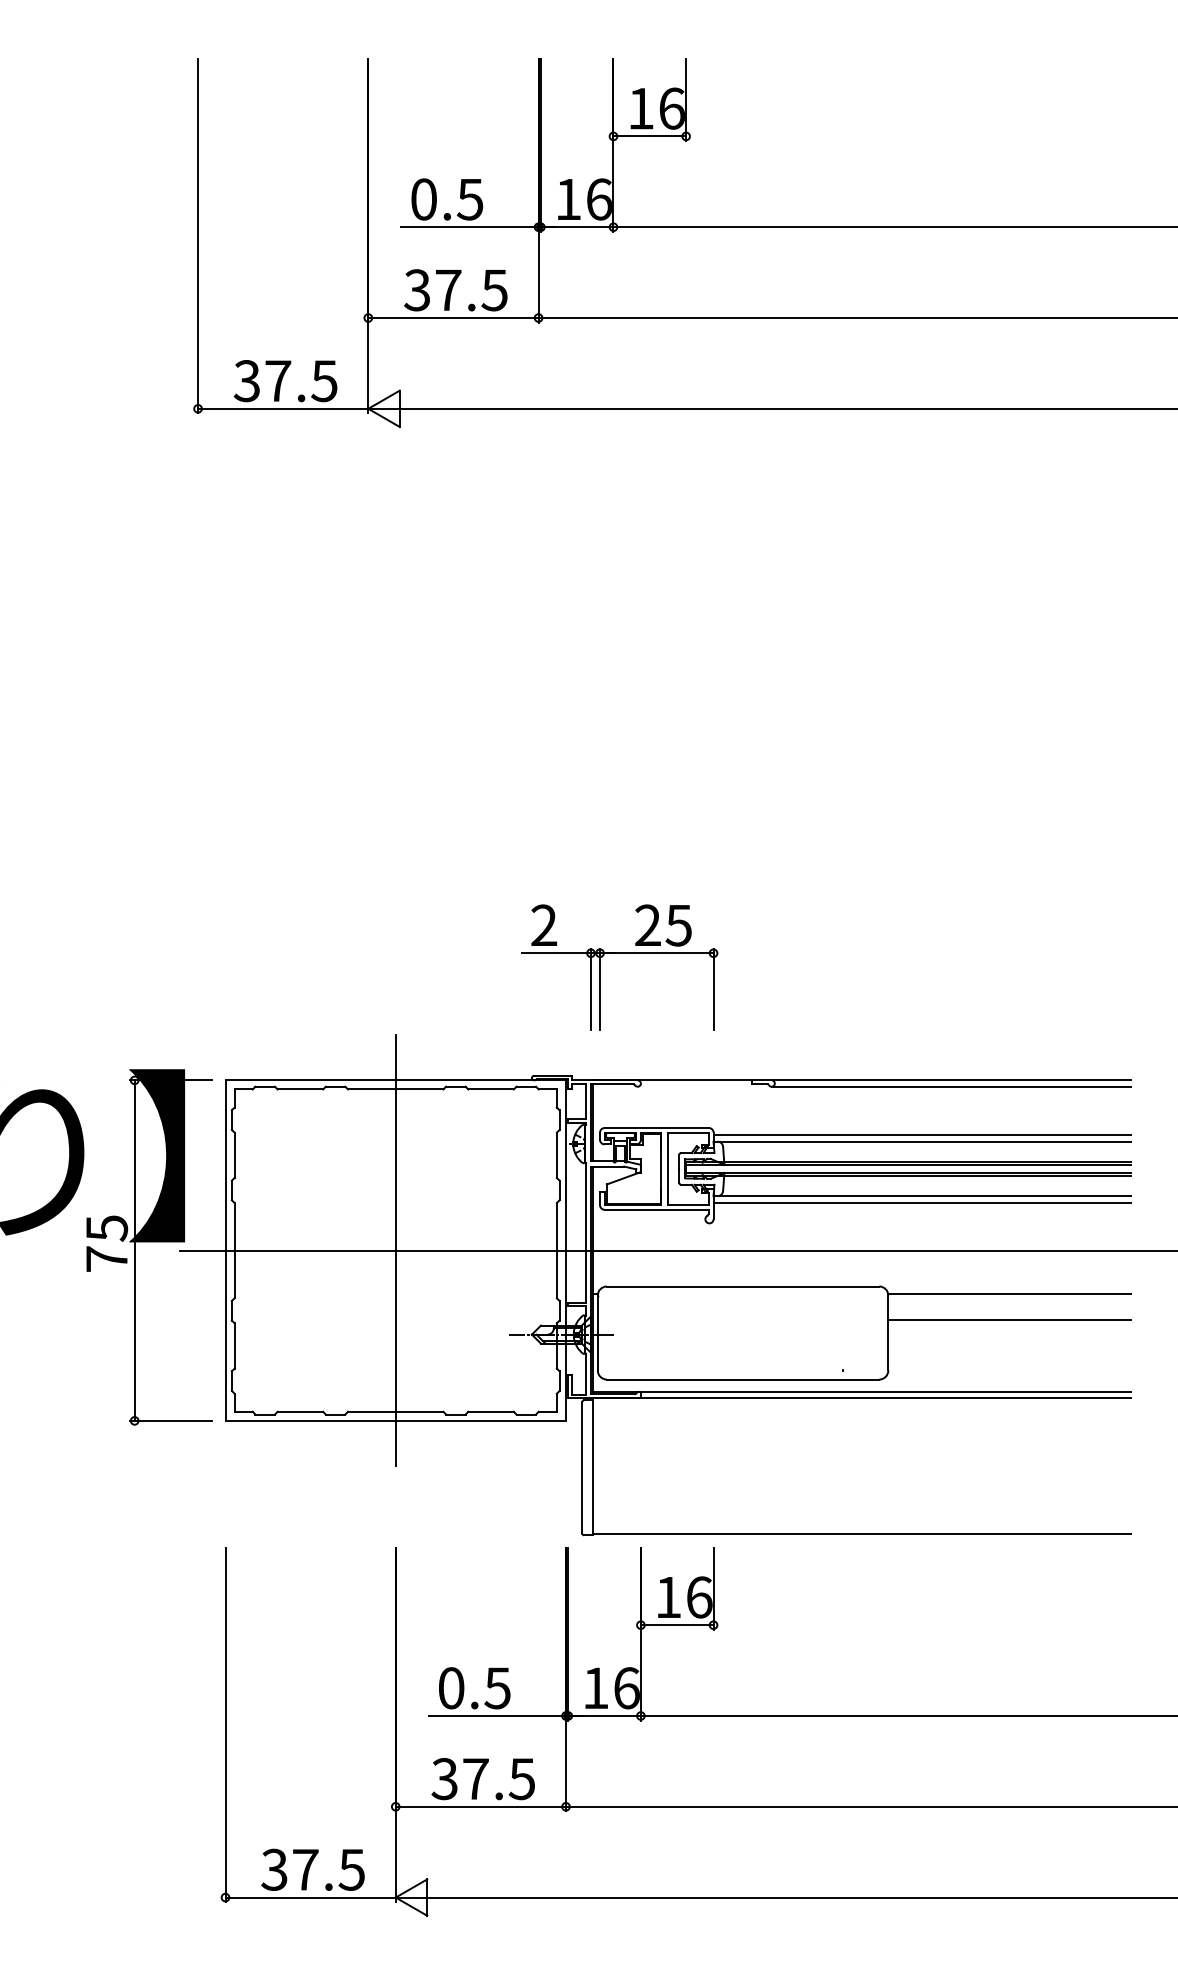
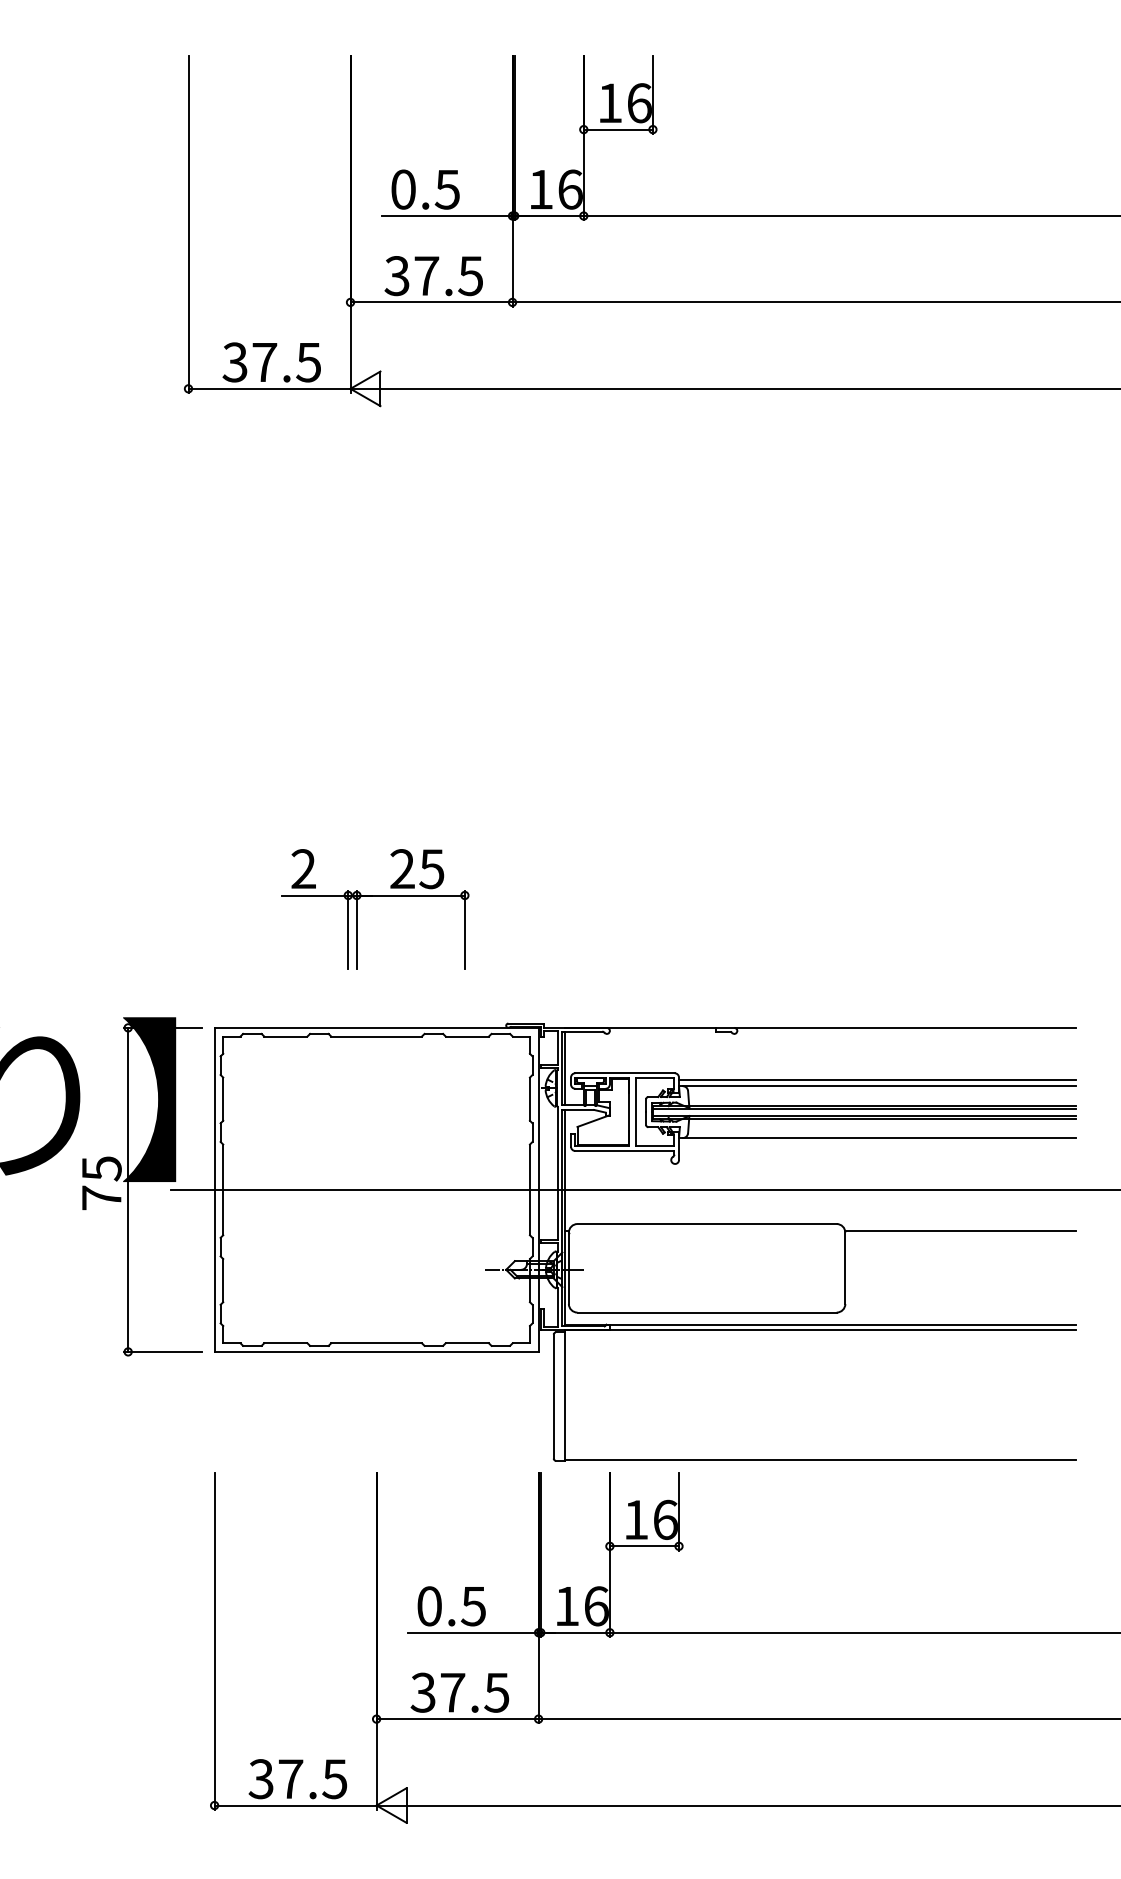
part: (619, 953) -> (375, 895), moved
line: (951, 1086) -> (905, 1033), removed
line: (922, 1202) -> (877, 1144), removed
line: (395, 1250) -> (376, 1189), removed
line: (1009, 1320) -> (960, 1256), removed

